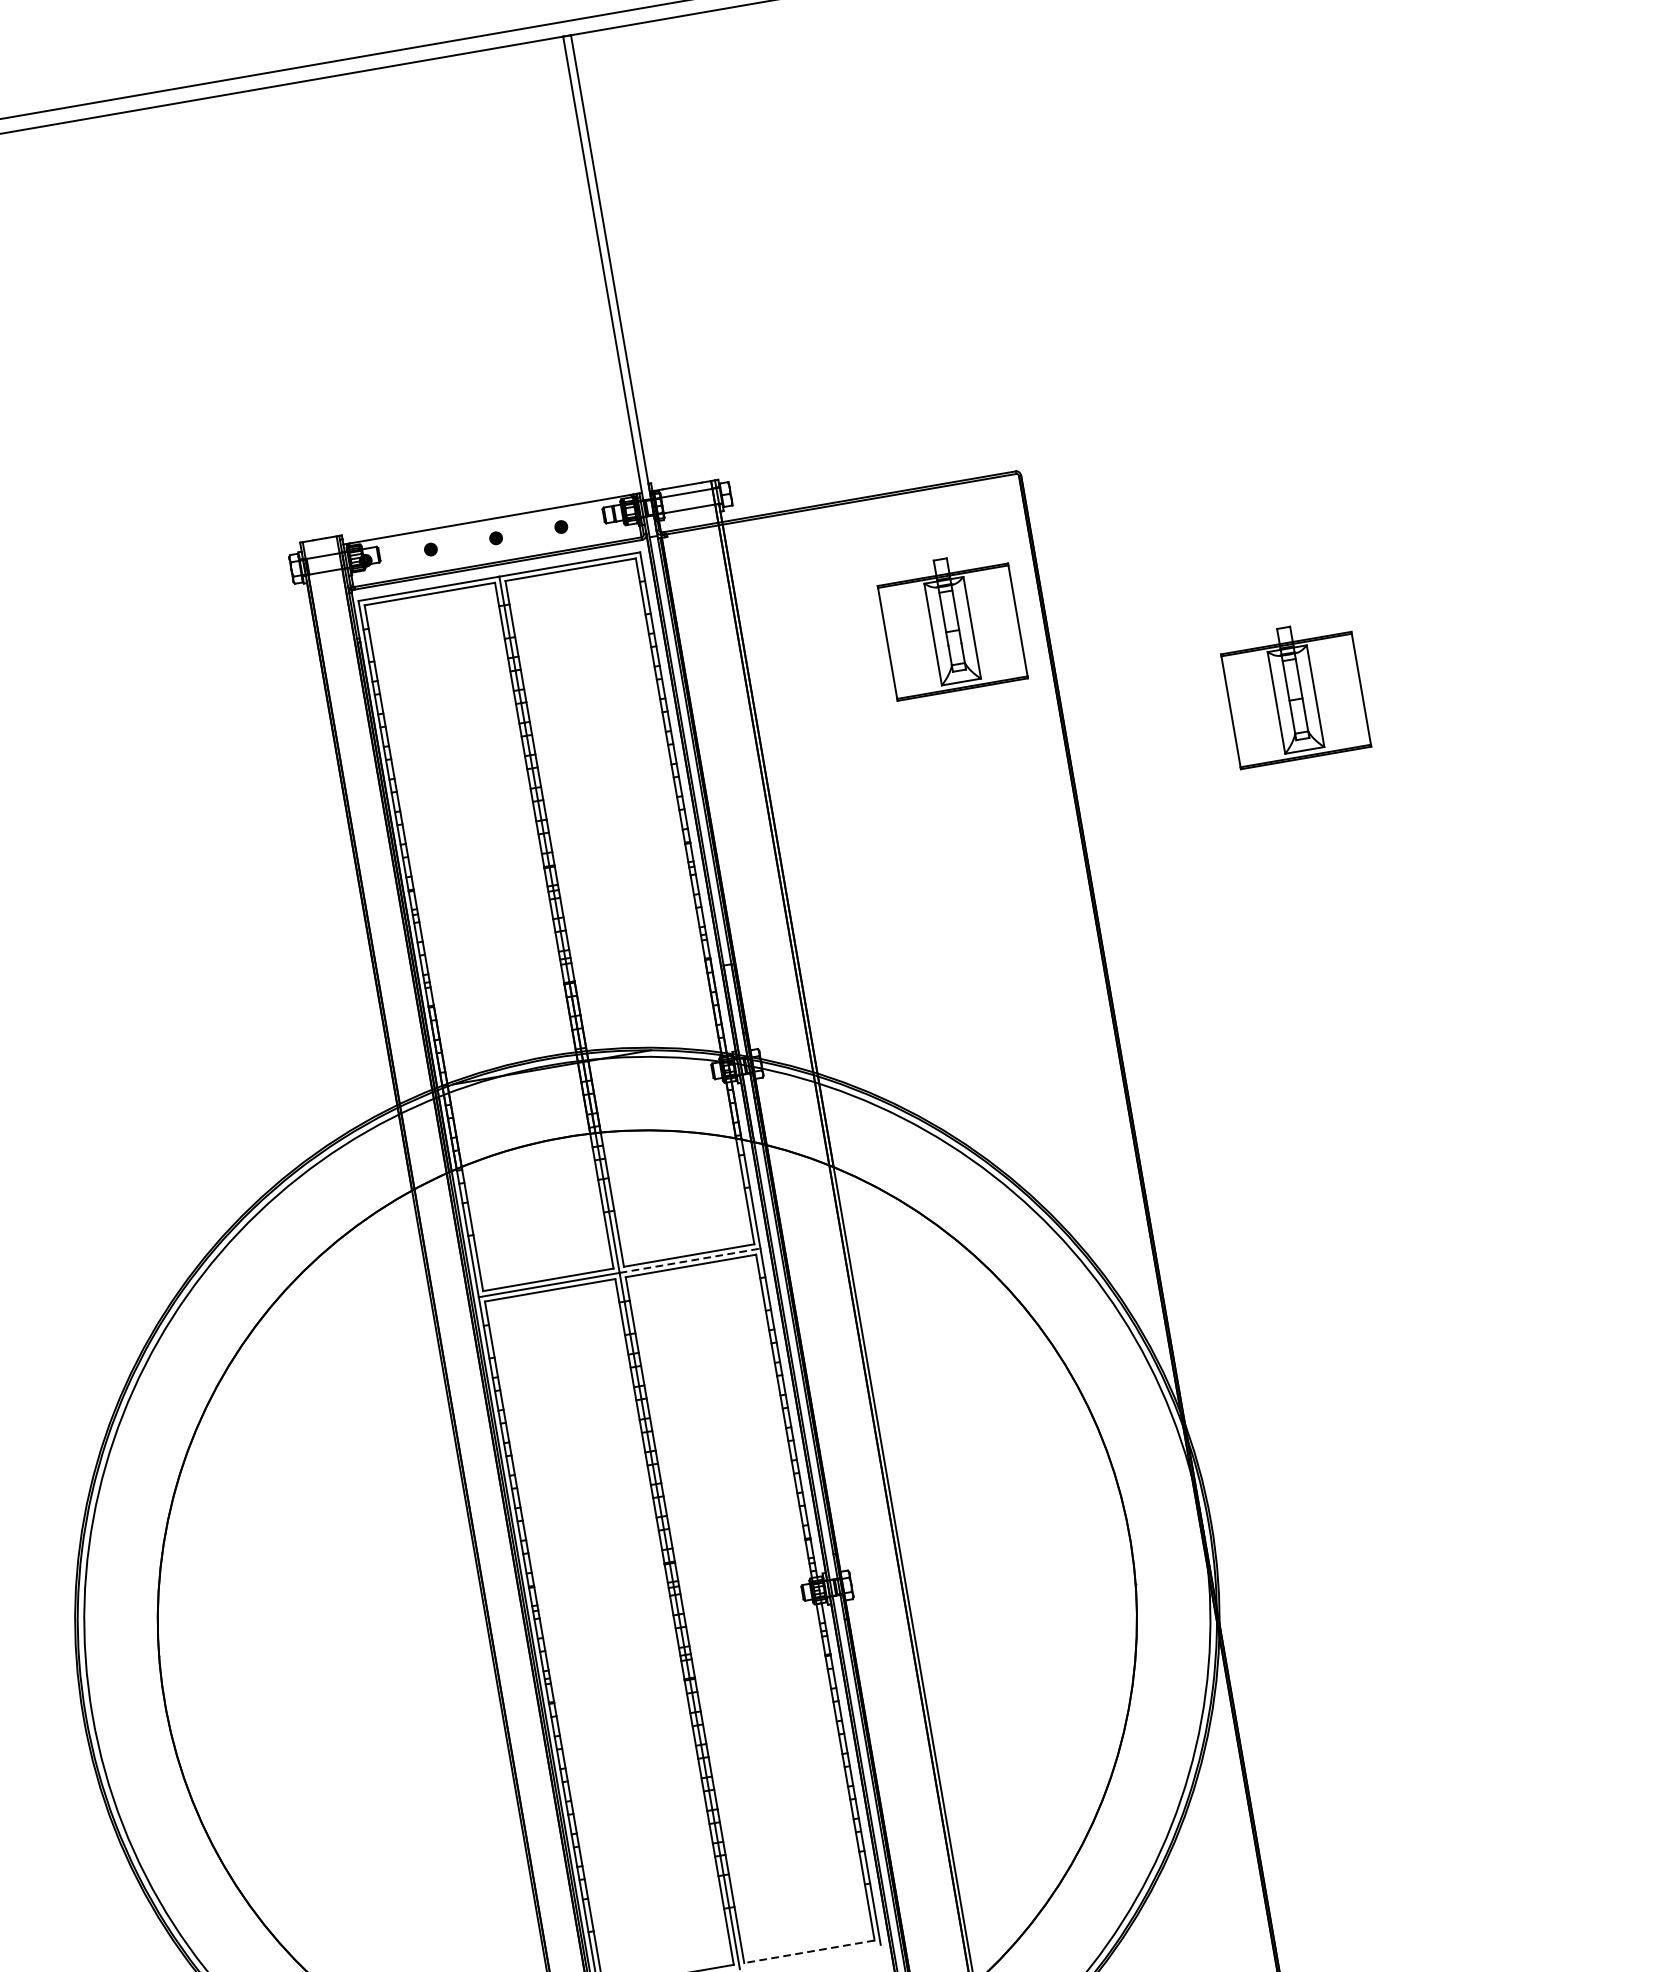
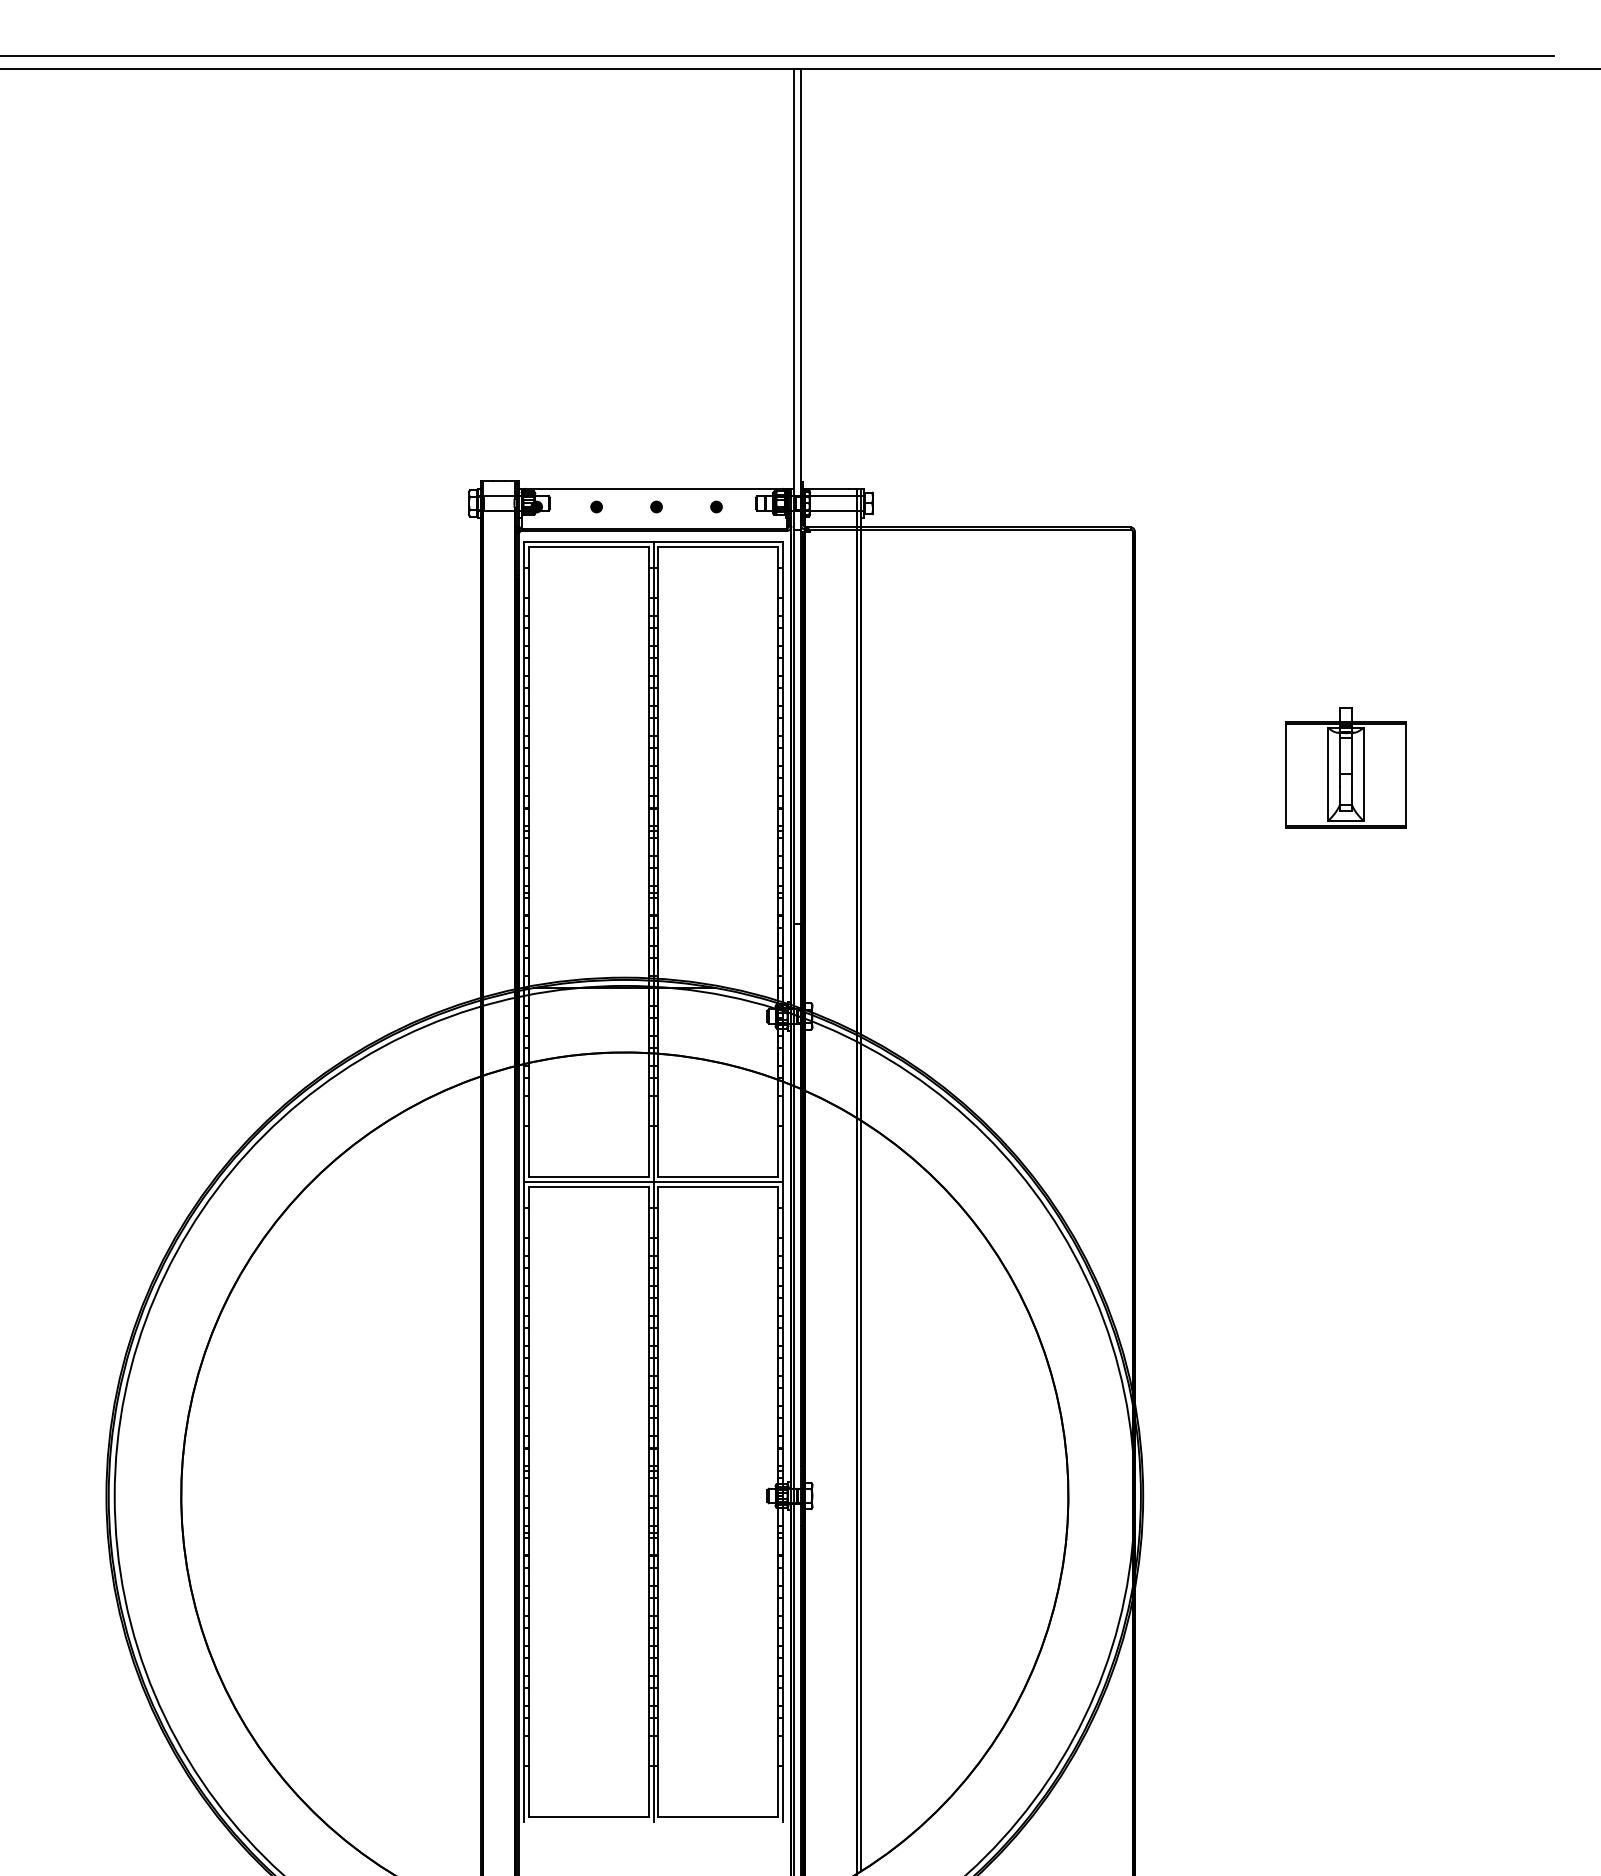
part: (950, 623) -> (1049, 653), removed
line: (690, 1260) -> (718, 1181), dashed -> solid
line: (809, 1951) -> (718, 1817), dashed -> solid

